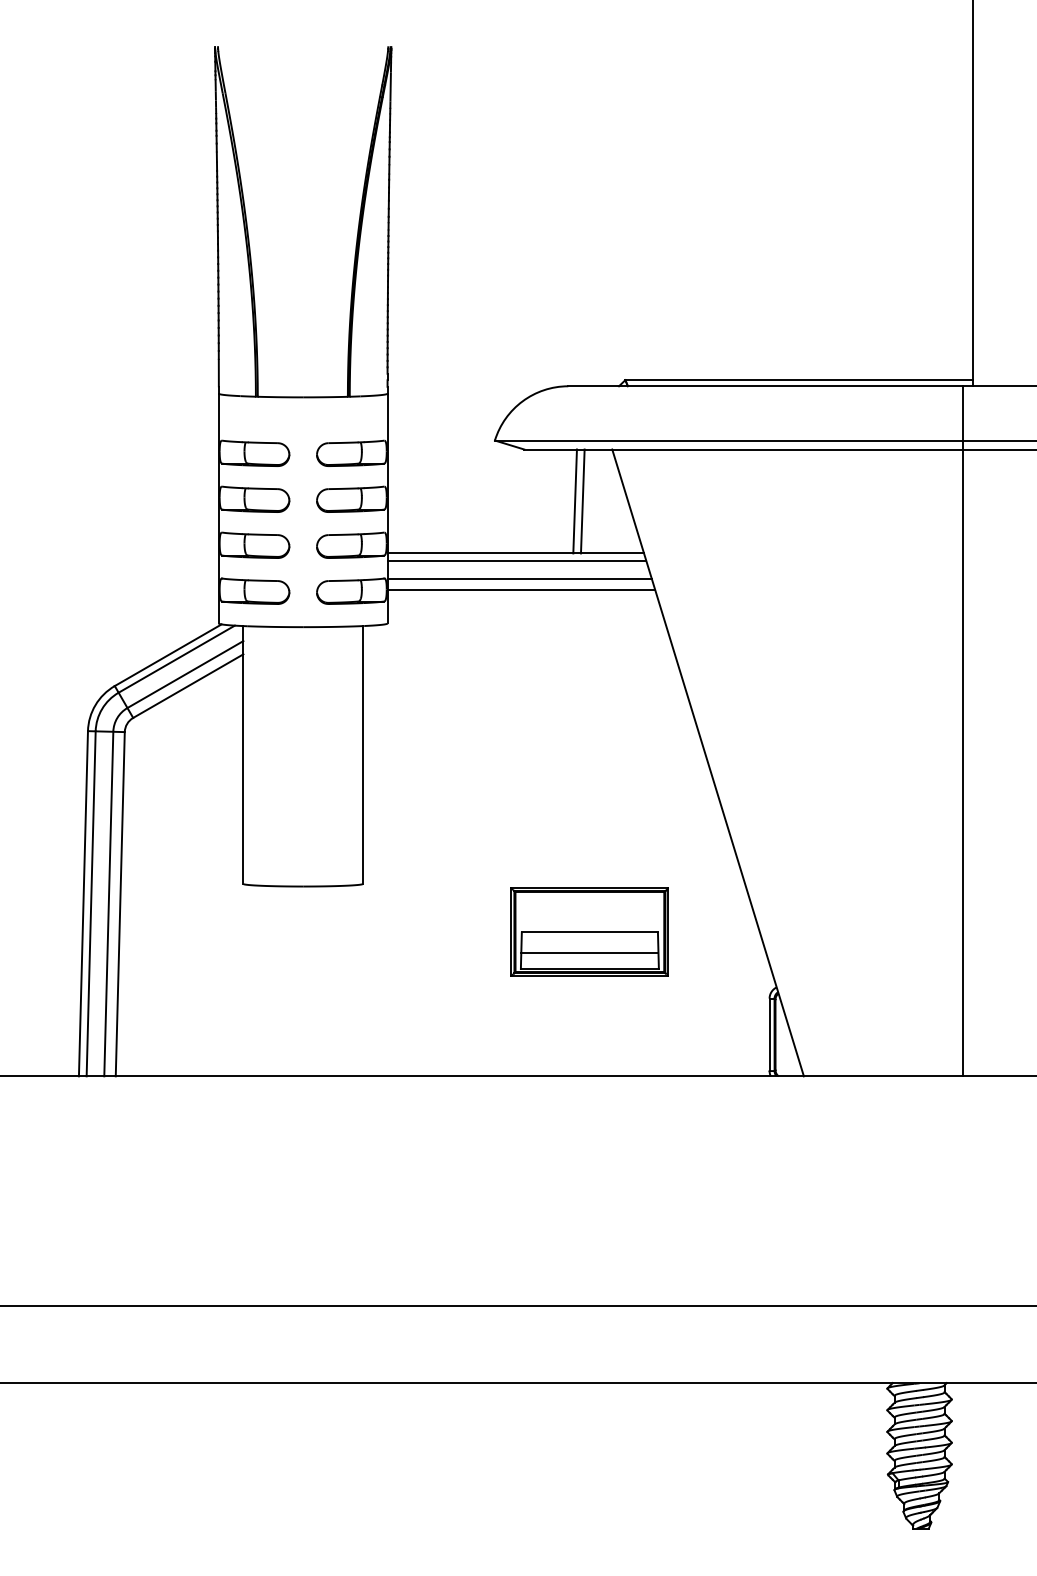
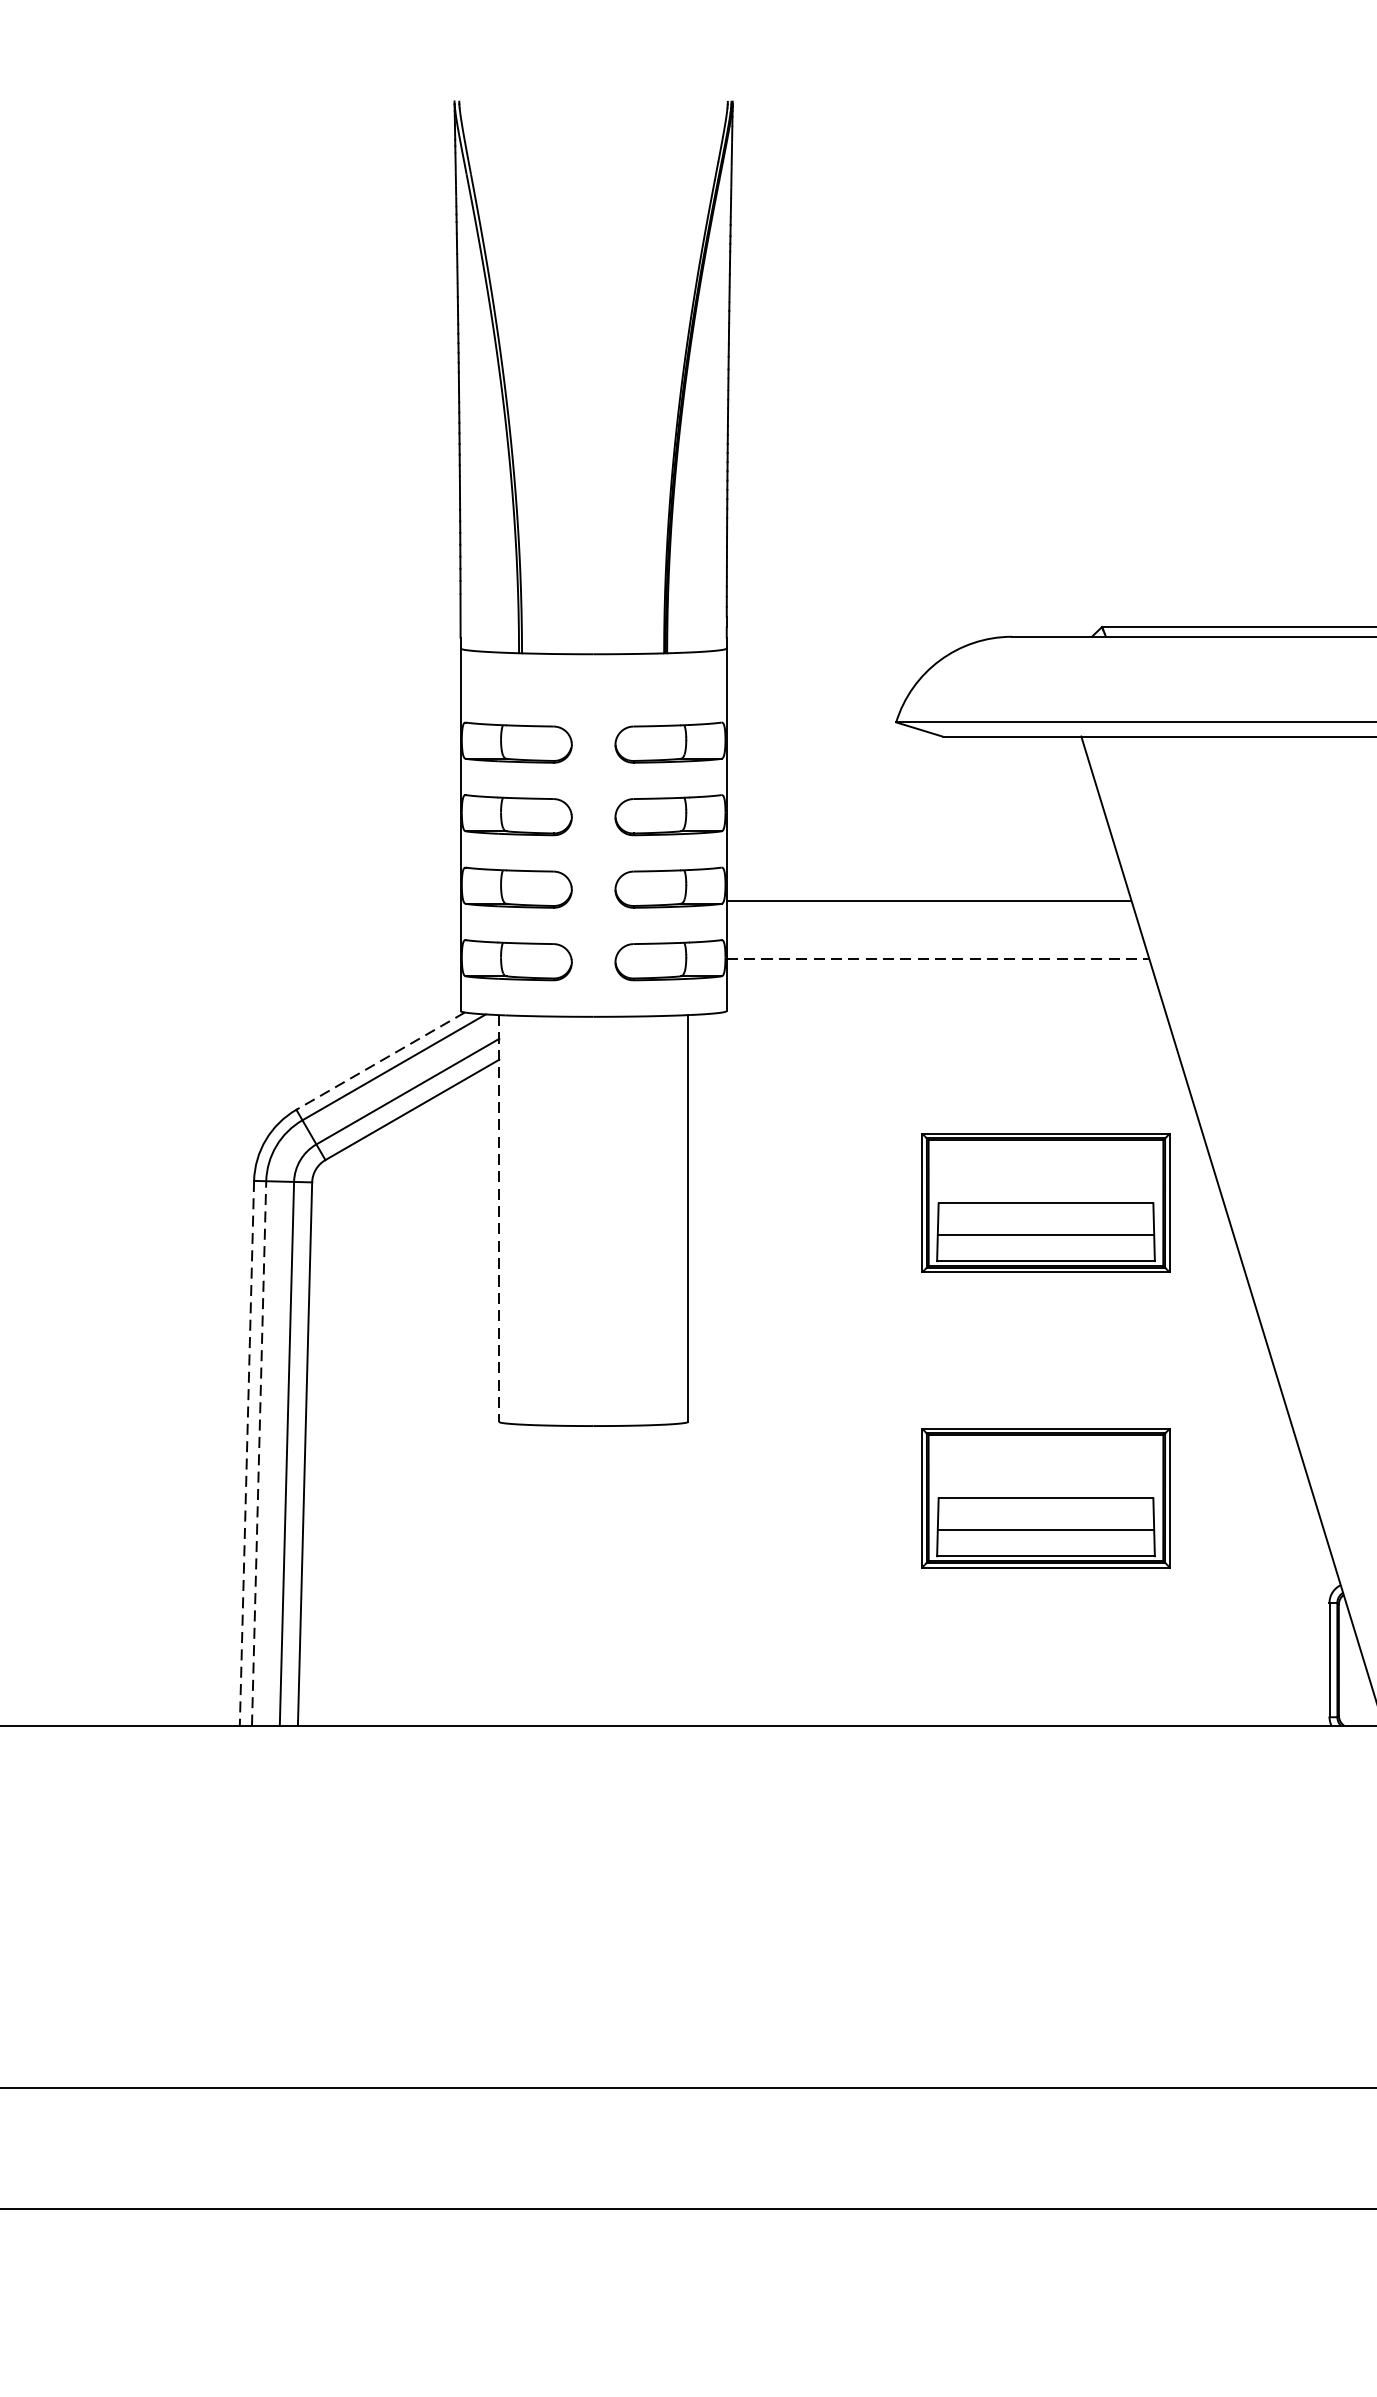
line: (574, 501) -> (1021, 818), removed
line: (582, 501) -> (1034, 818), removed
line: (516, 561) -> (930, 913), removed
line: (519, 578) -> (934, 940), removed
line: (521, 590) -> (938, 958), solid -> dashed
line: (168, 655) -> (381, 1061), solid -> dashed
part: (589, 744) -> (1045, 1201), added
line: (243, 755) -> (499, 1219), solid -> dashed
line: (83, 903) -> (247, 1452), solid -> dashed
line: (91, 903) -> (259, 1452), solid -> dashed

